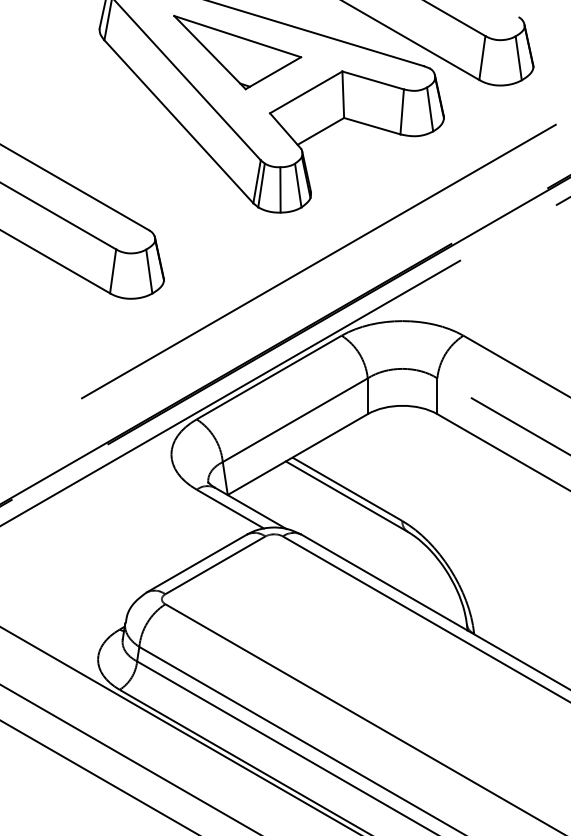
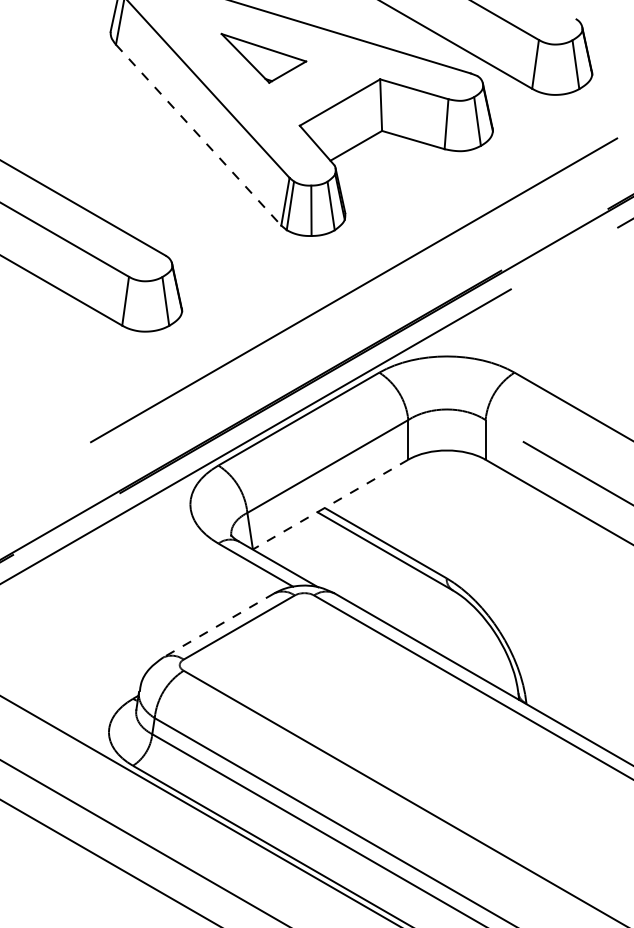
part: (237, 52) -> (263, 58), size x0.6
line: (178, 122) -> (198, 135), solid -> dashed
line: (297, 454) -> (330, 504), solid -> dashed
line: (196, 563) -> (218, 625), solid -> dashed

